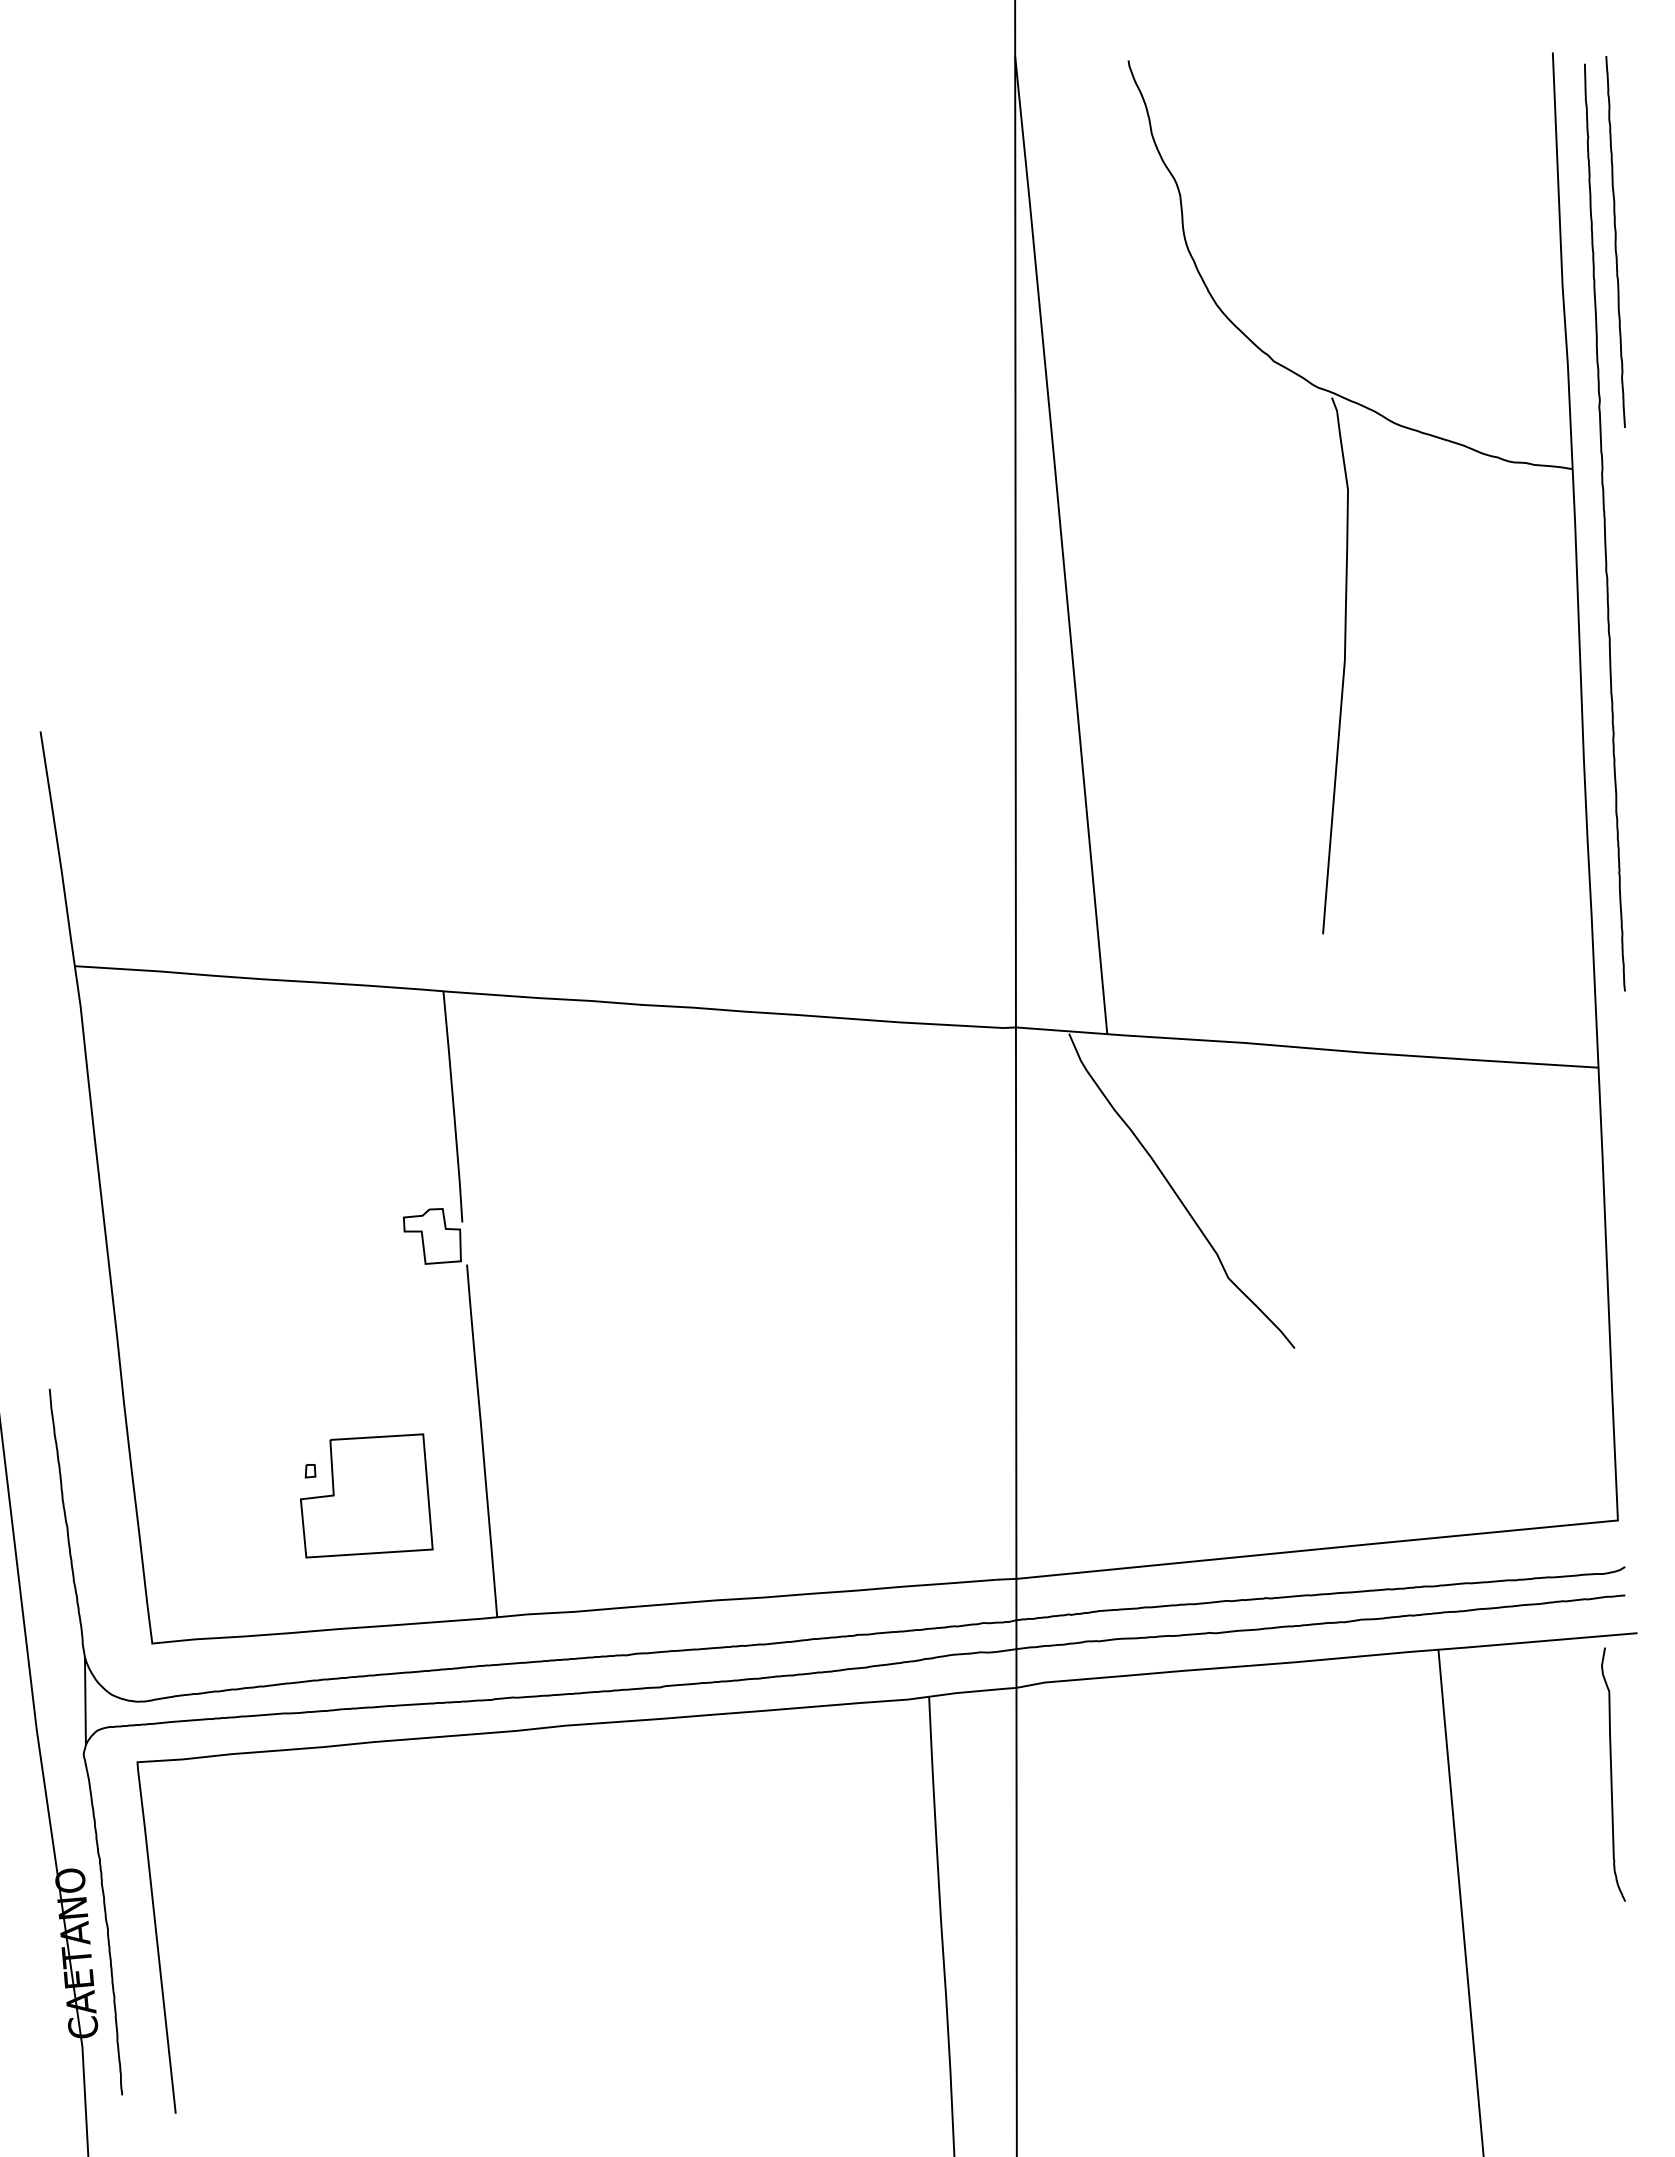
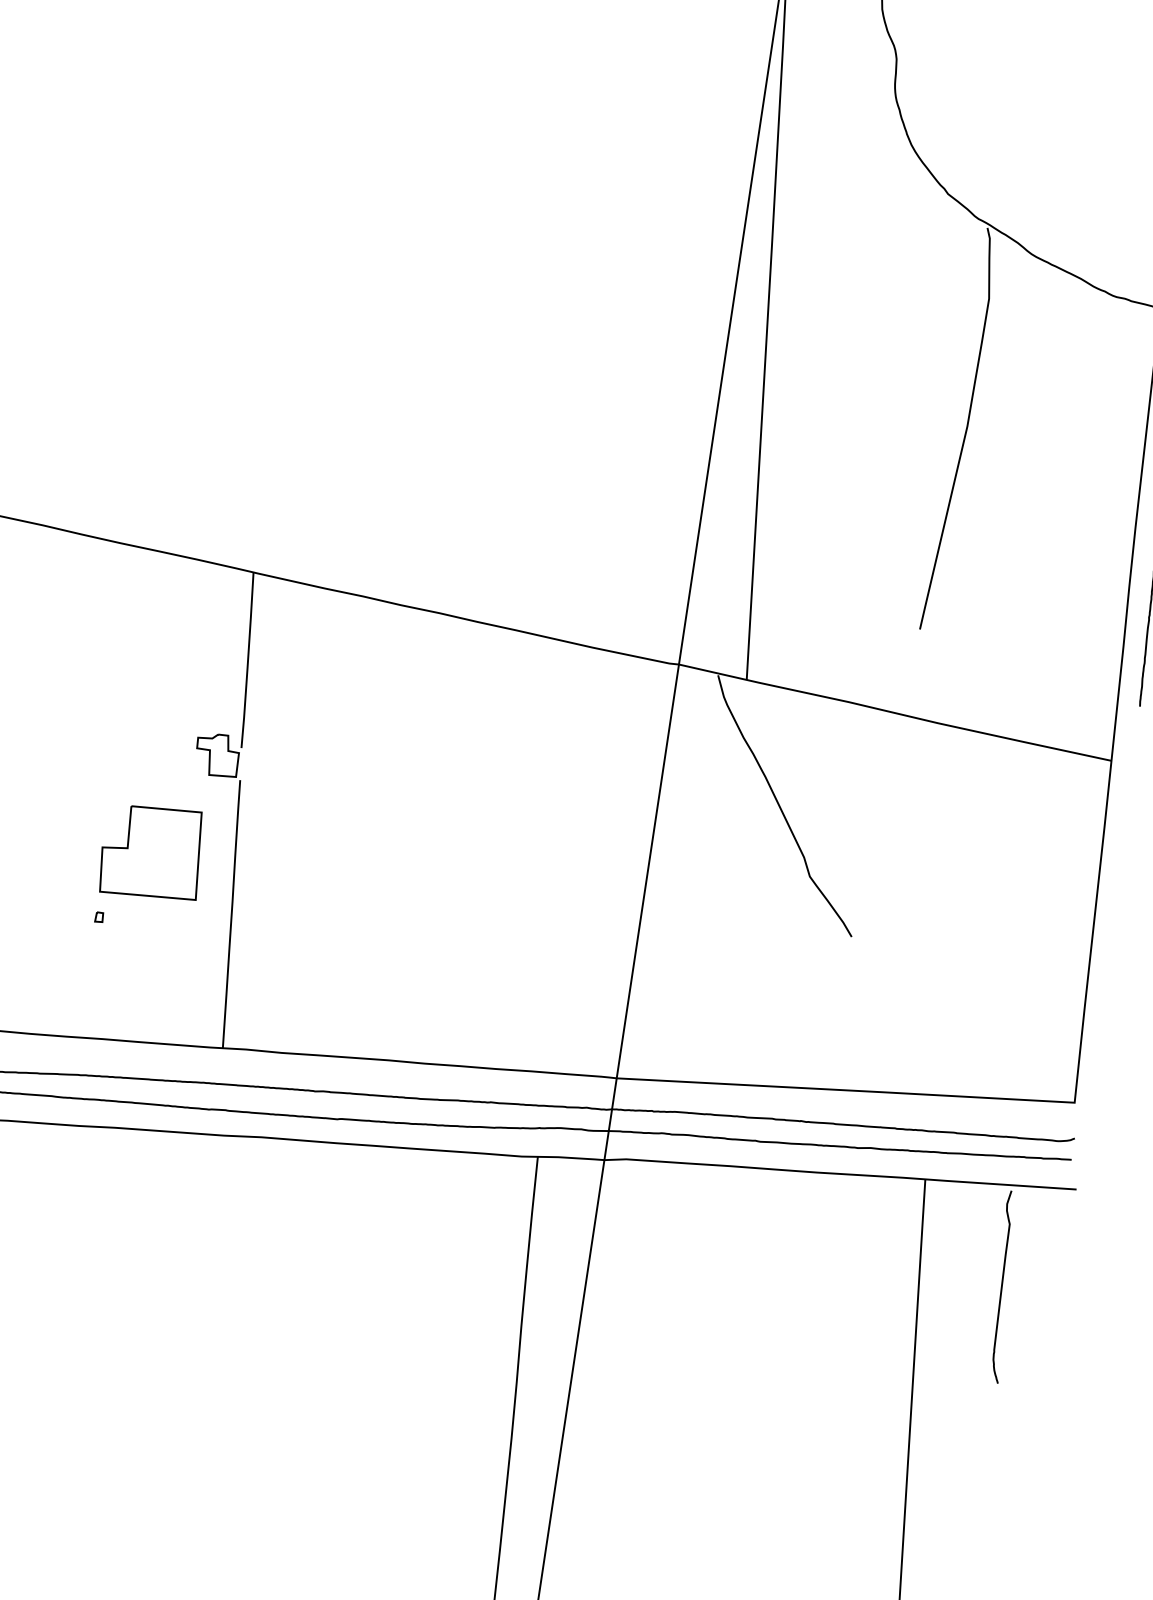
part: (366, 1495) -> (152, 851), moved
curve: (1612, 1774) -> (1002, 1286), moved

